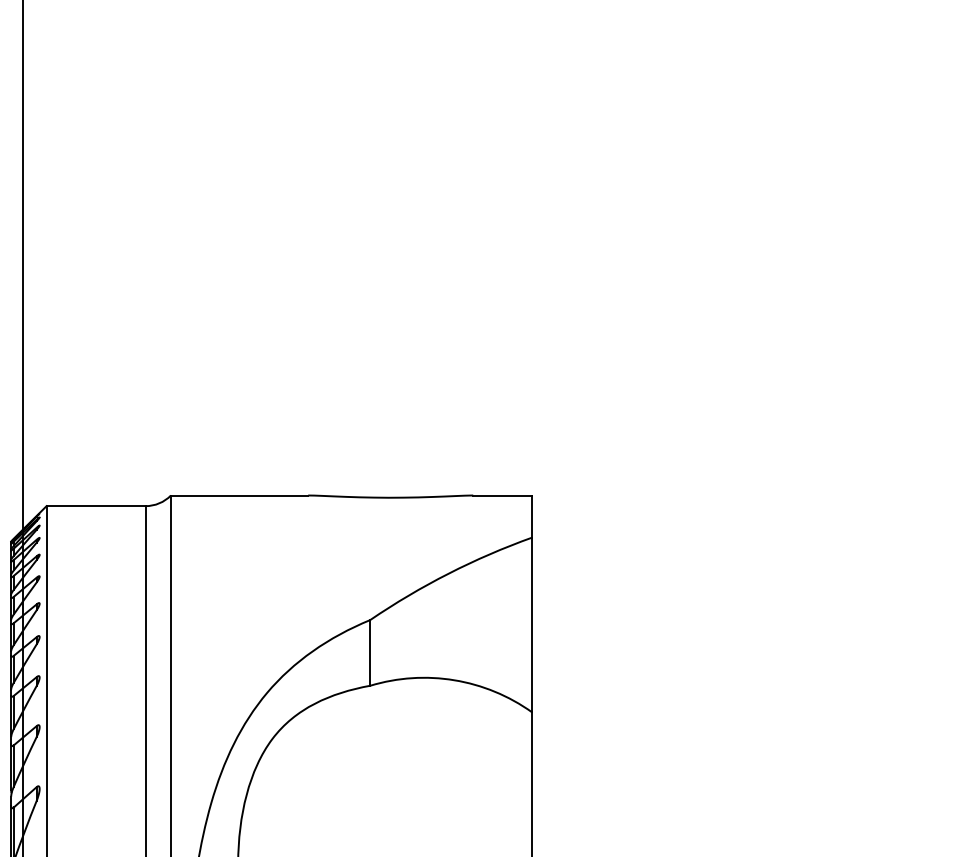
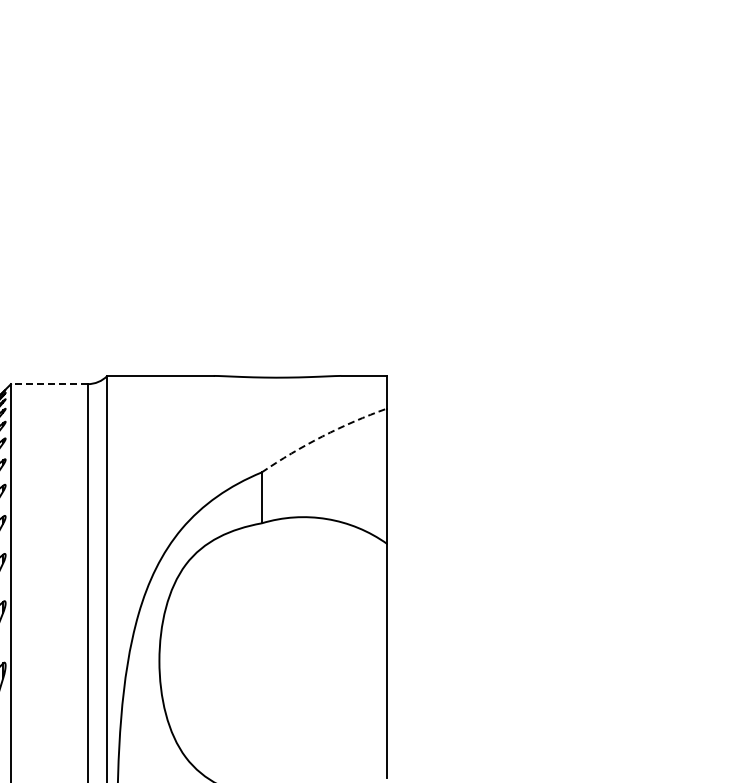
line: (95, 506) -> (48, 384), solid -> dashed
arc: (448, 573) -> (322, 436), solid -> dashed

